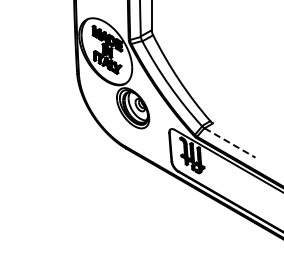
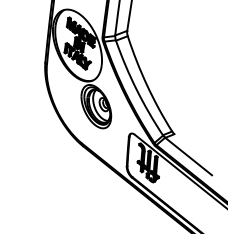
line: (230, 143) -> (189, 157), dashed -> solid

